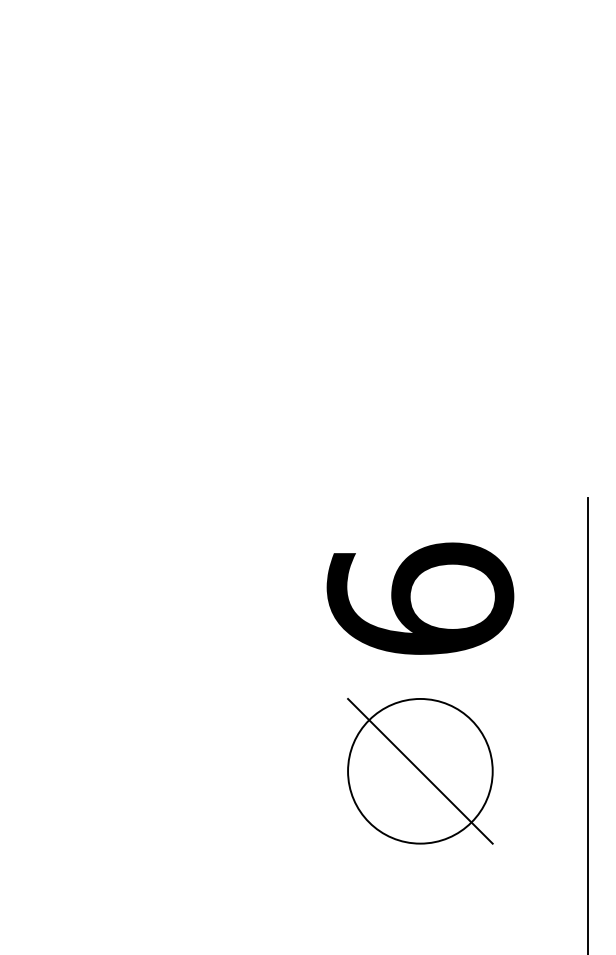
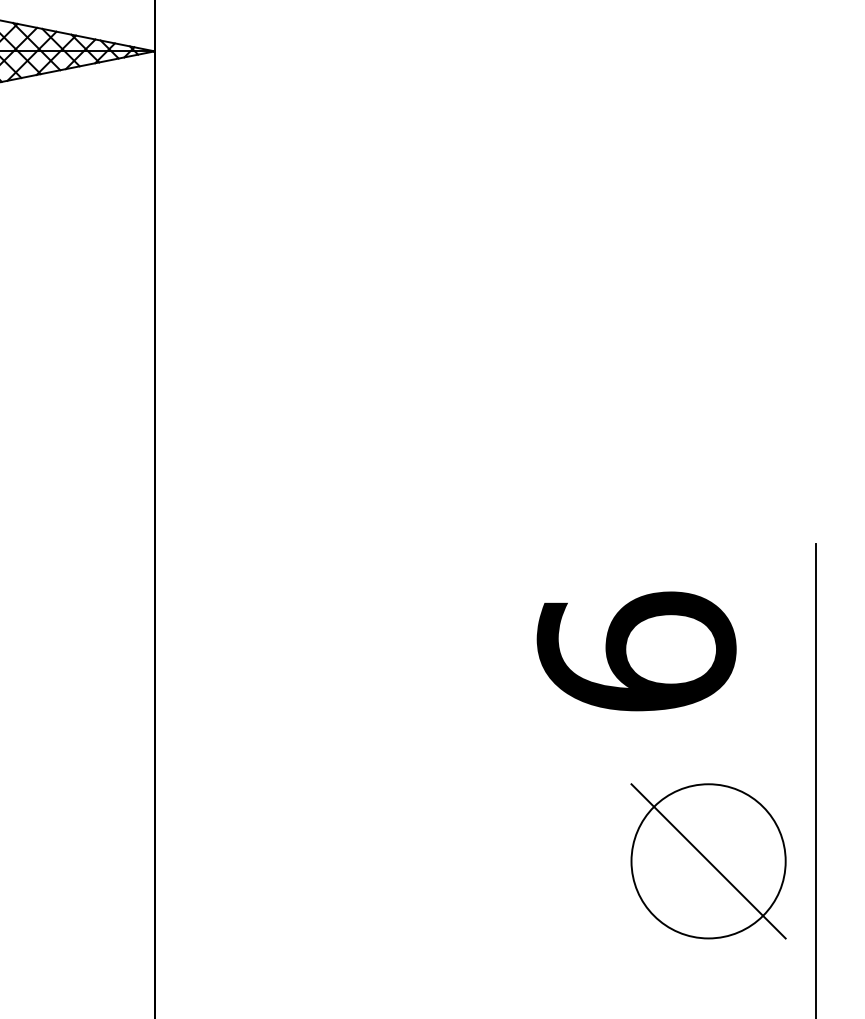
part: (420, 771) -> (708, 861), moved

